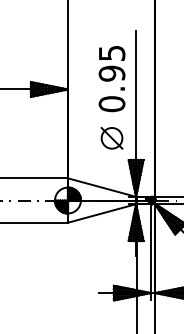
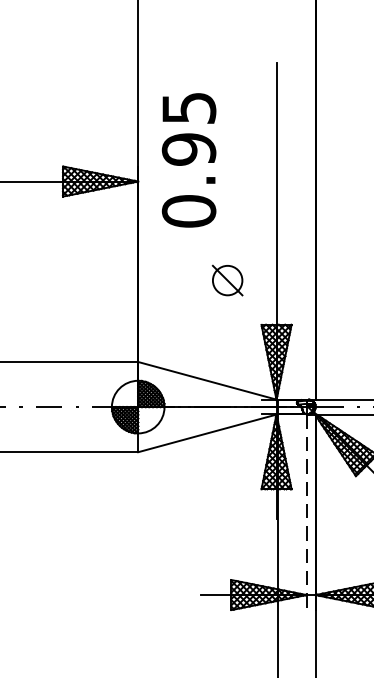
text: (111, 79) -> (188, 161), moved
part: (111, 137) -> (226, 279), size x0.7
line: (150, 252) -> (305, 512), solid -> dashed

